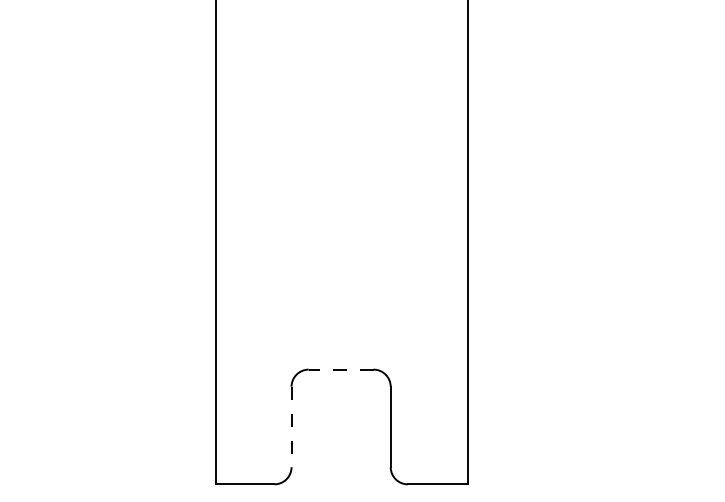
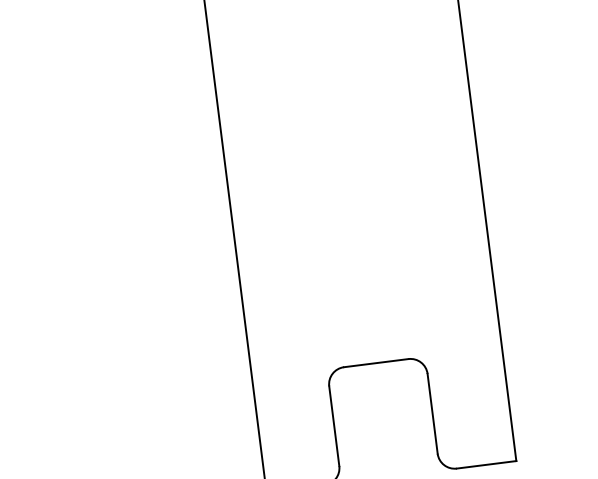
line: (340, 369) -> (375, 363), dashed -> solid
line: (291, 427) -> (334, 426), dashed -> solid

